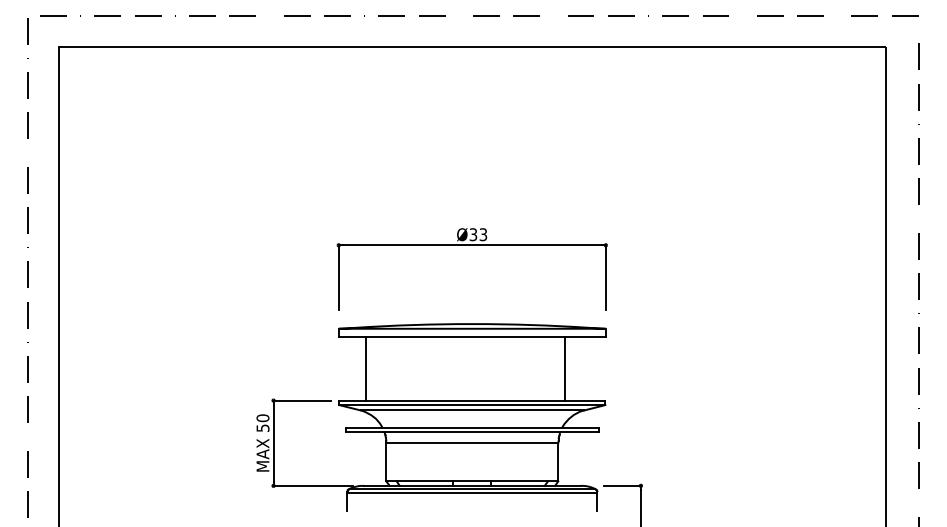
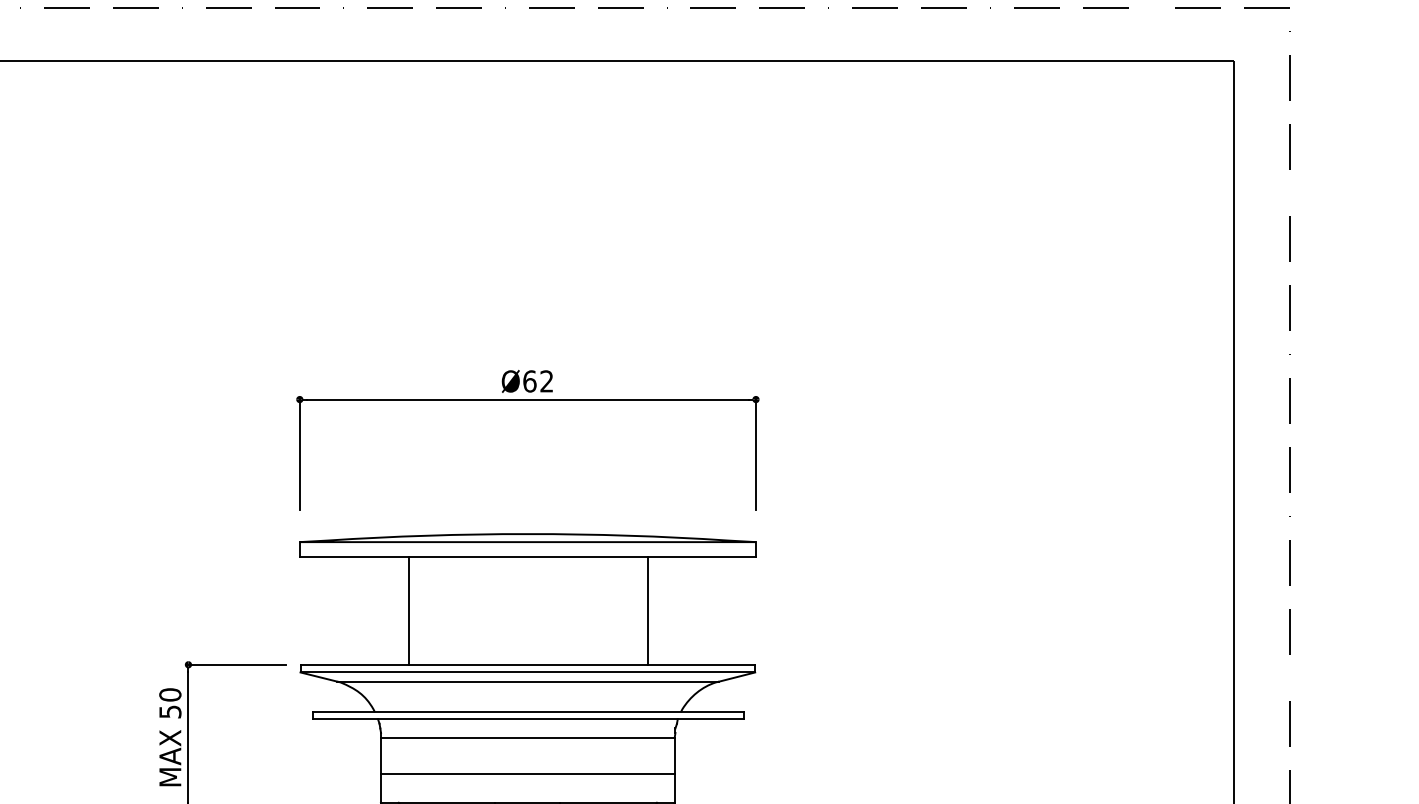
text: (478, 234) -> (538, 381), Ø33 -> Ø62
line: (365, 368) -> (408, 609), moved
line: (564, 368) -> (647, 609), moved
line: (472, 464) -> (528, 773), added

